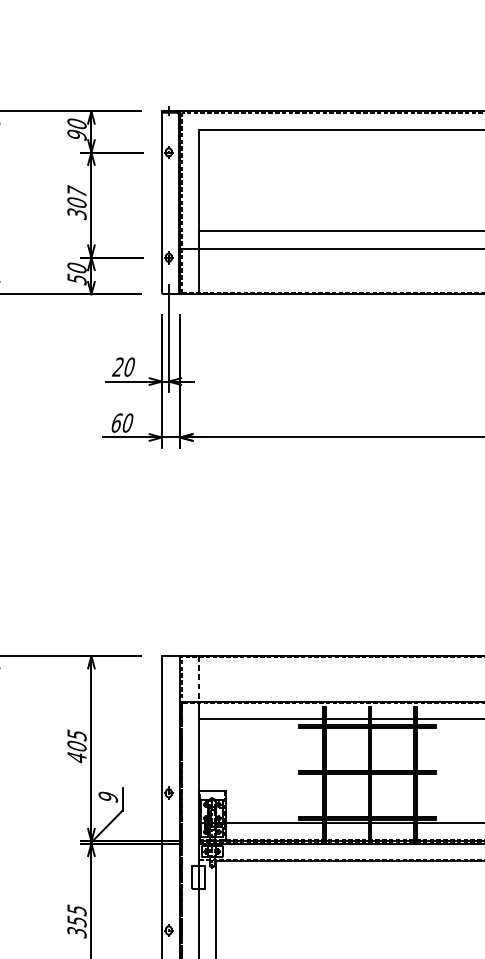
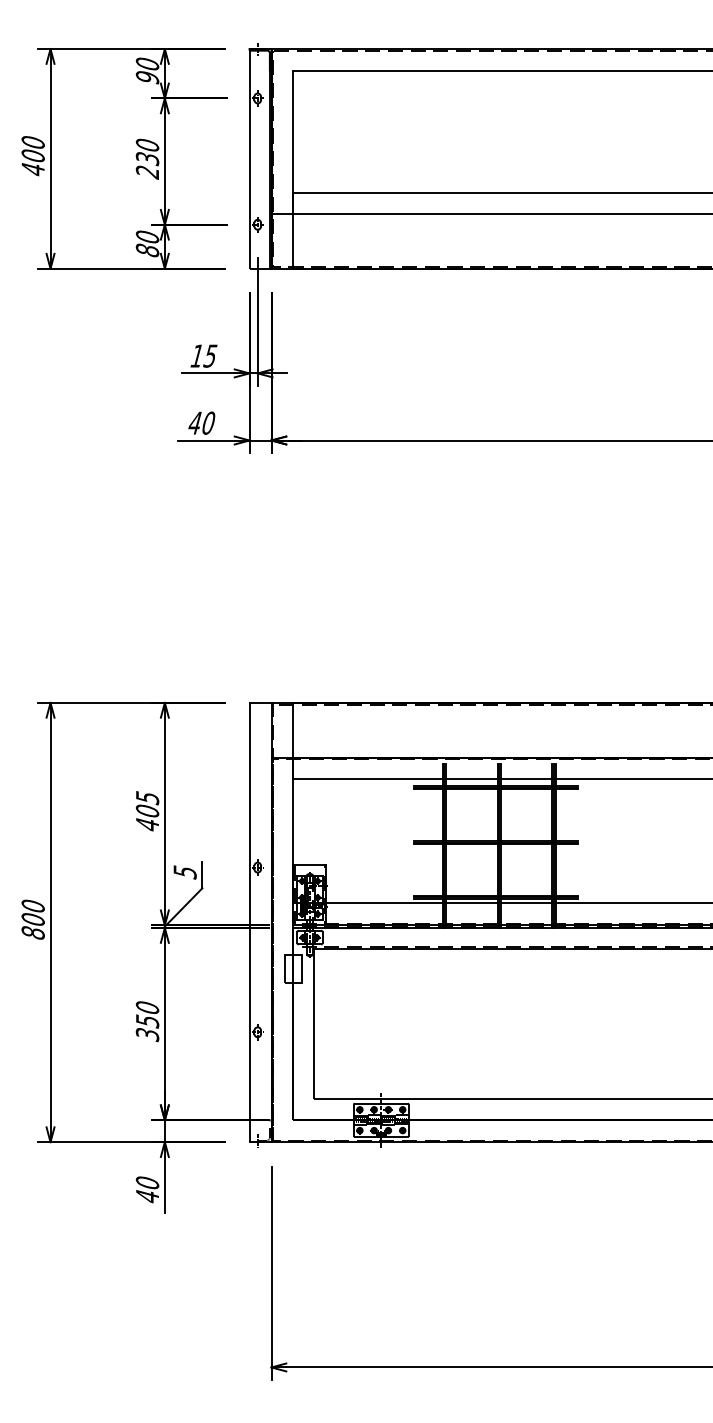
text: (76, 202) -> (147, 158), 307 -> 230
text: (76, 279) -> (147, 250), 50 -> 80
text: (123, 366) -> (203, 355), 20 -> 15
text: (116, 422) -> (195, 422), 60 -> 40
line: (198, 679) -> (293, 730), dashed -> solid
text: (107, 797) -> (184, 872), 9 -> 5
text: (76, 910) -> (147, 1008), 355 -> 350

